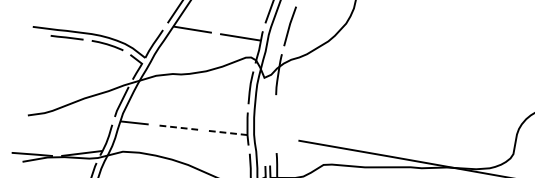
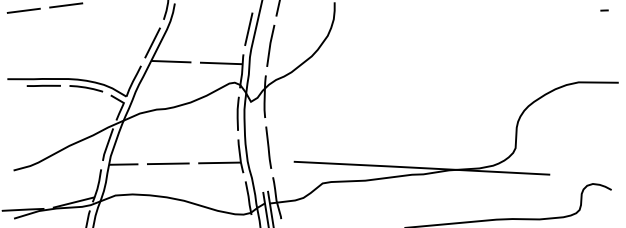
line: (275, 123) -> (268, 147), added
line: (176, 127) -> (167, 163), dashed -> solid
line: (226, 132) -> (219, 162), dashed -> solid

